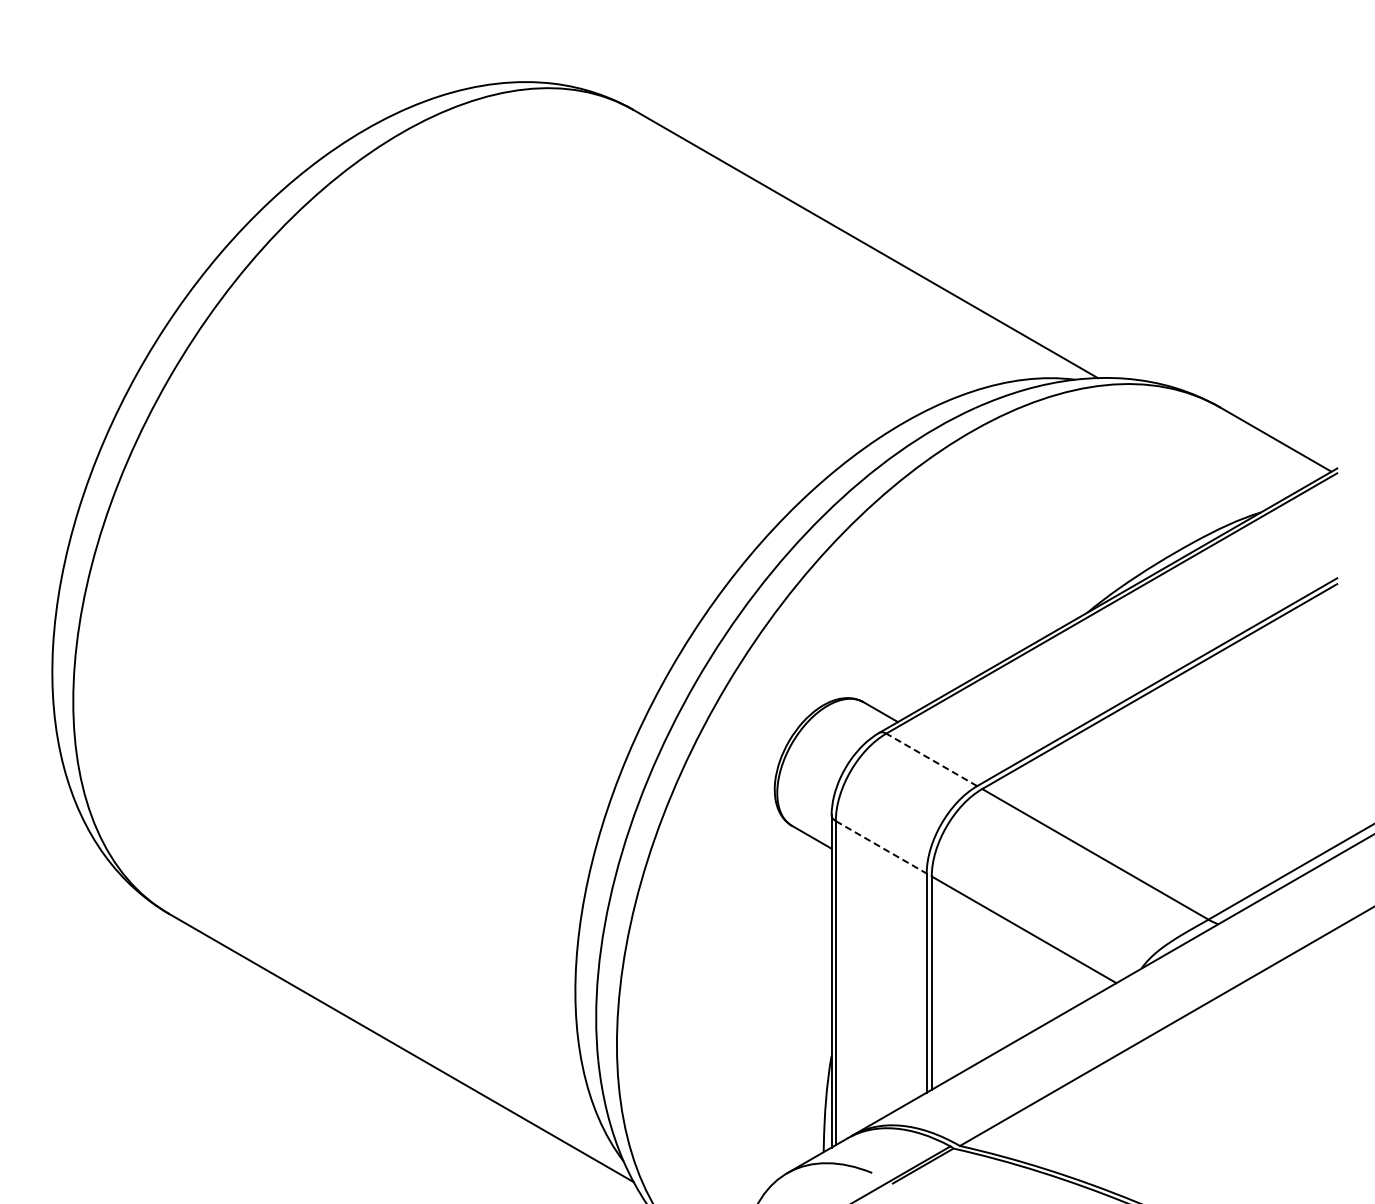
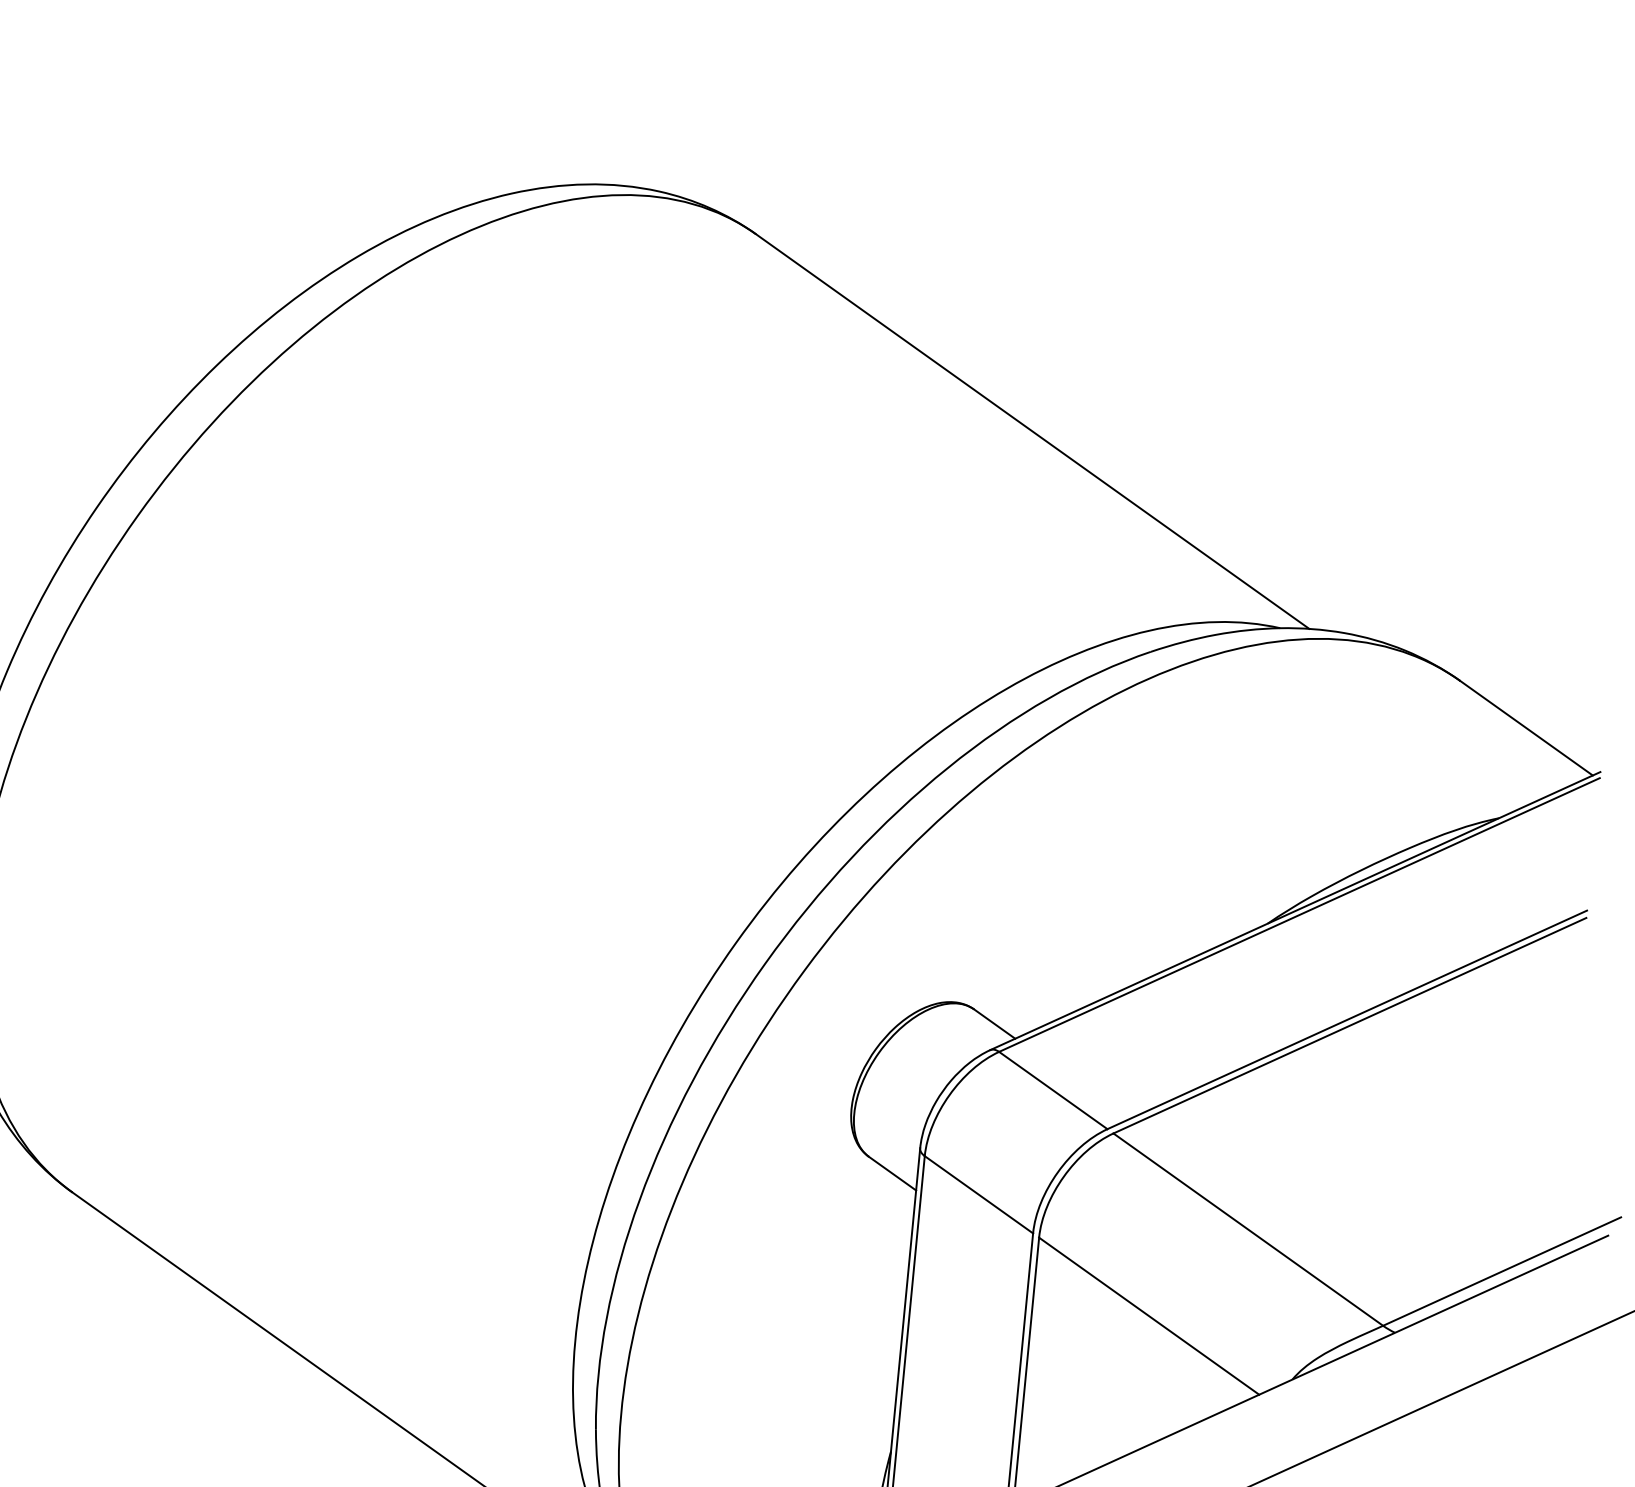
line: (931, 759) -> (1053, 1090), dashed -> solid
line: (881, 847) -> (979, 1194), dashed -> solid

